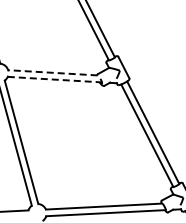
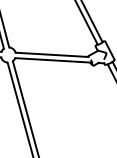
line: (52, 72) -> (51, 54), dashed -> solid
line: (55, 79) -> (54, 60), dashed -> solid

